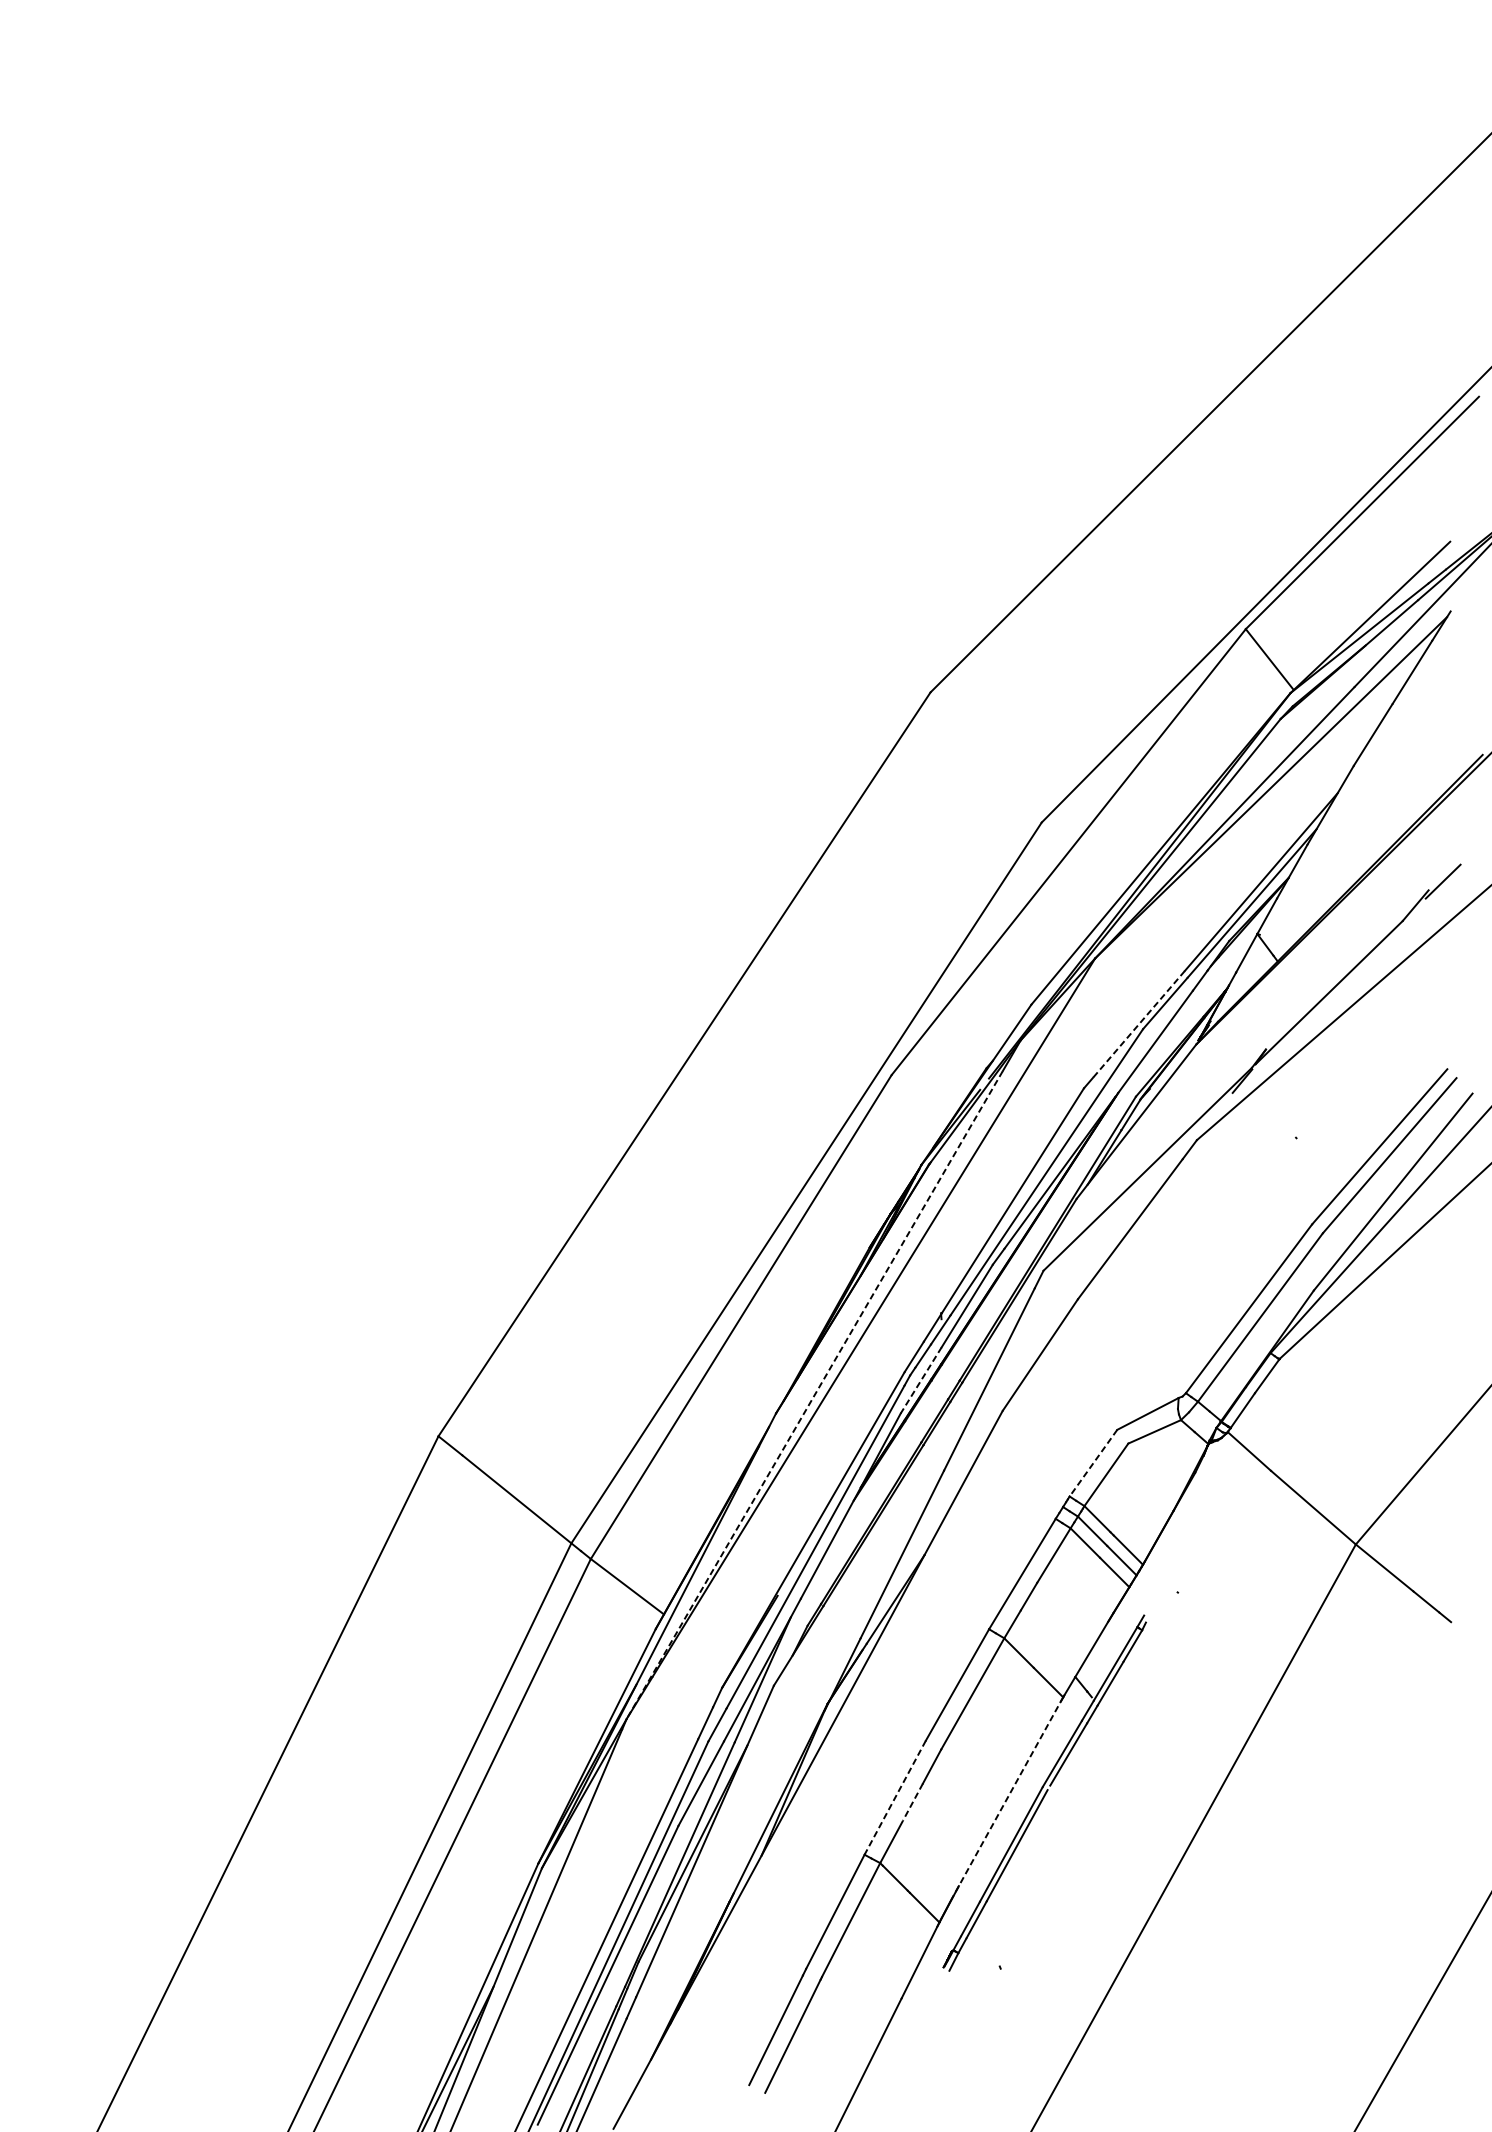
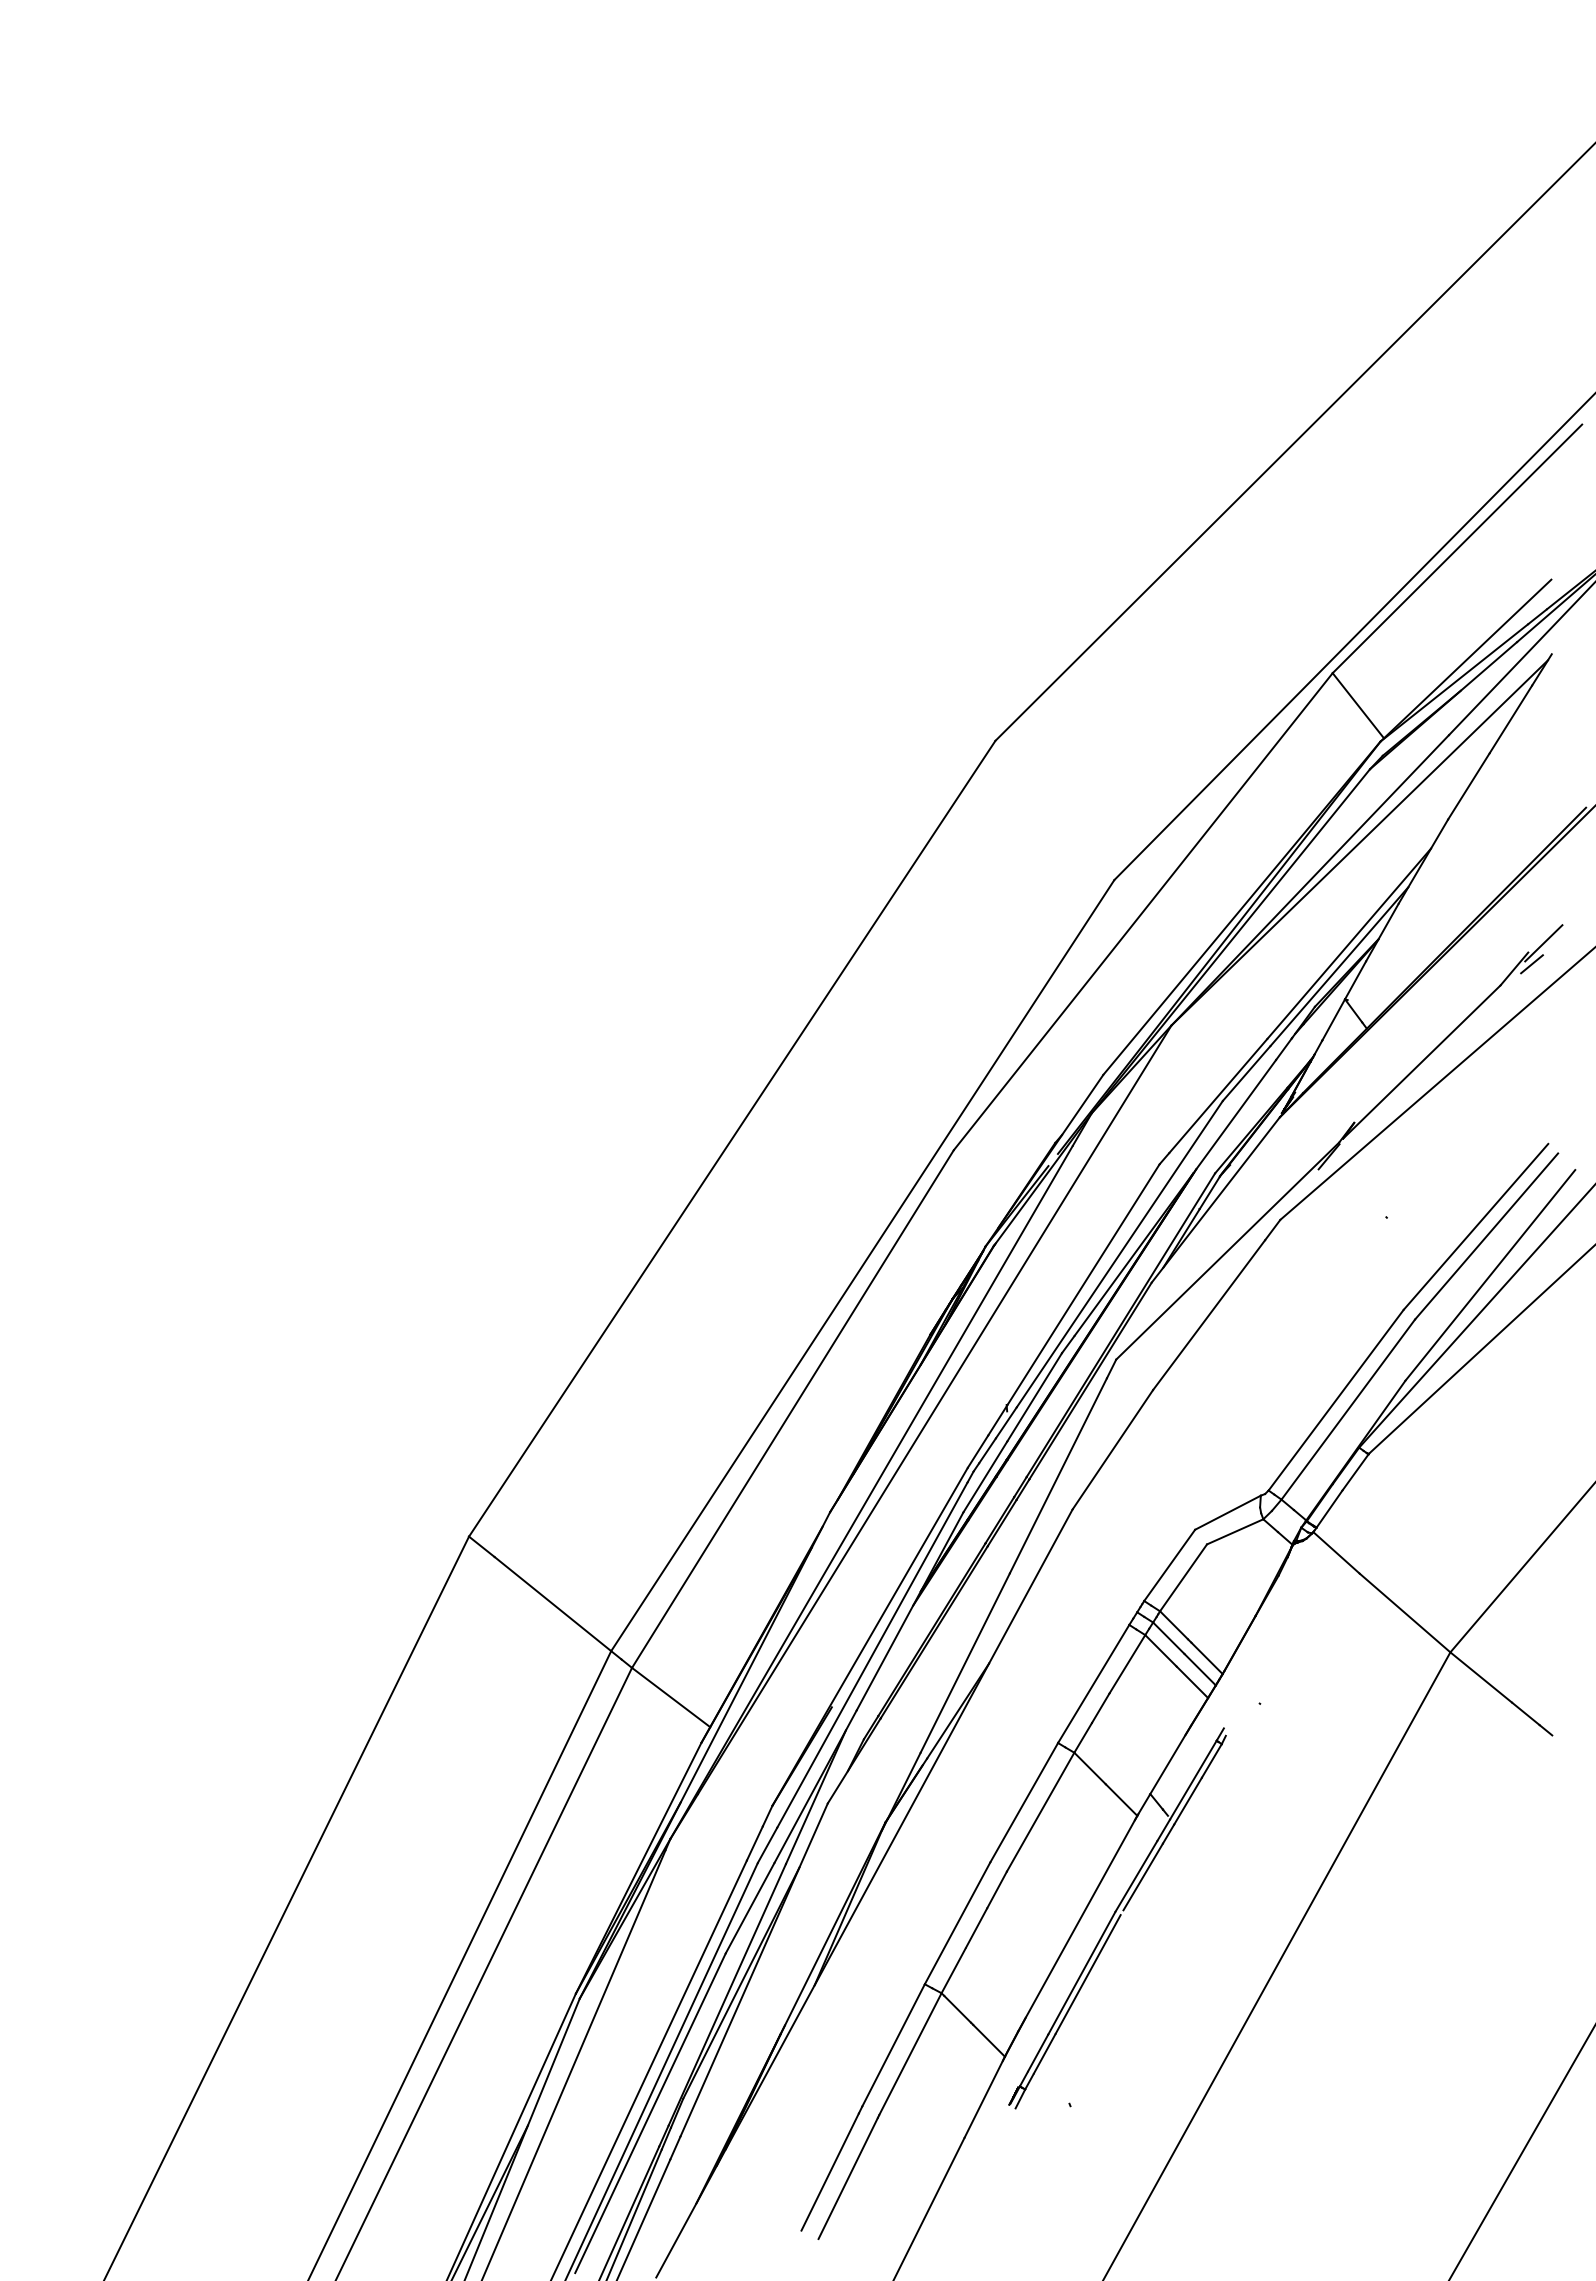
line: (1431, 901) -> (1531, 964), added
line: (1139, 1024) -> (1218, 1096), dashed -> solid
line: (921, 1380) -> (985, 1476), dashed -> solid
line: (814, 1395) -> (871, 1492), dashed -> solid
line: (1093, 1463) -> (1169, 1565), dashed -> solid
line: (895, 1797) -> (957, 1923), dashed -> solid
line: (1007, 1798) -> (1077, 1924), dashed -> solid
line: (912, 1802) -> (976, 1928), dashed -> solid

